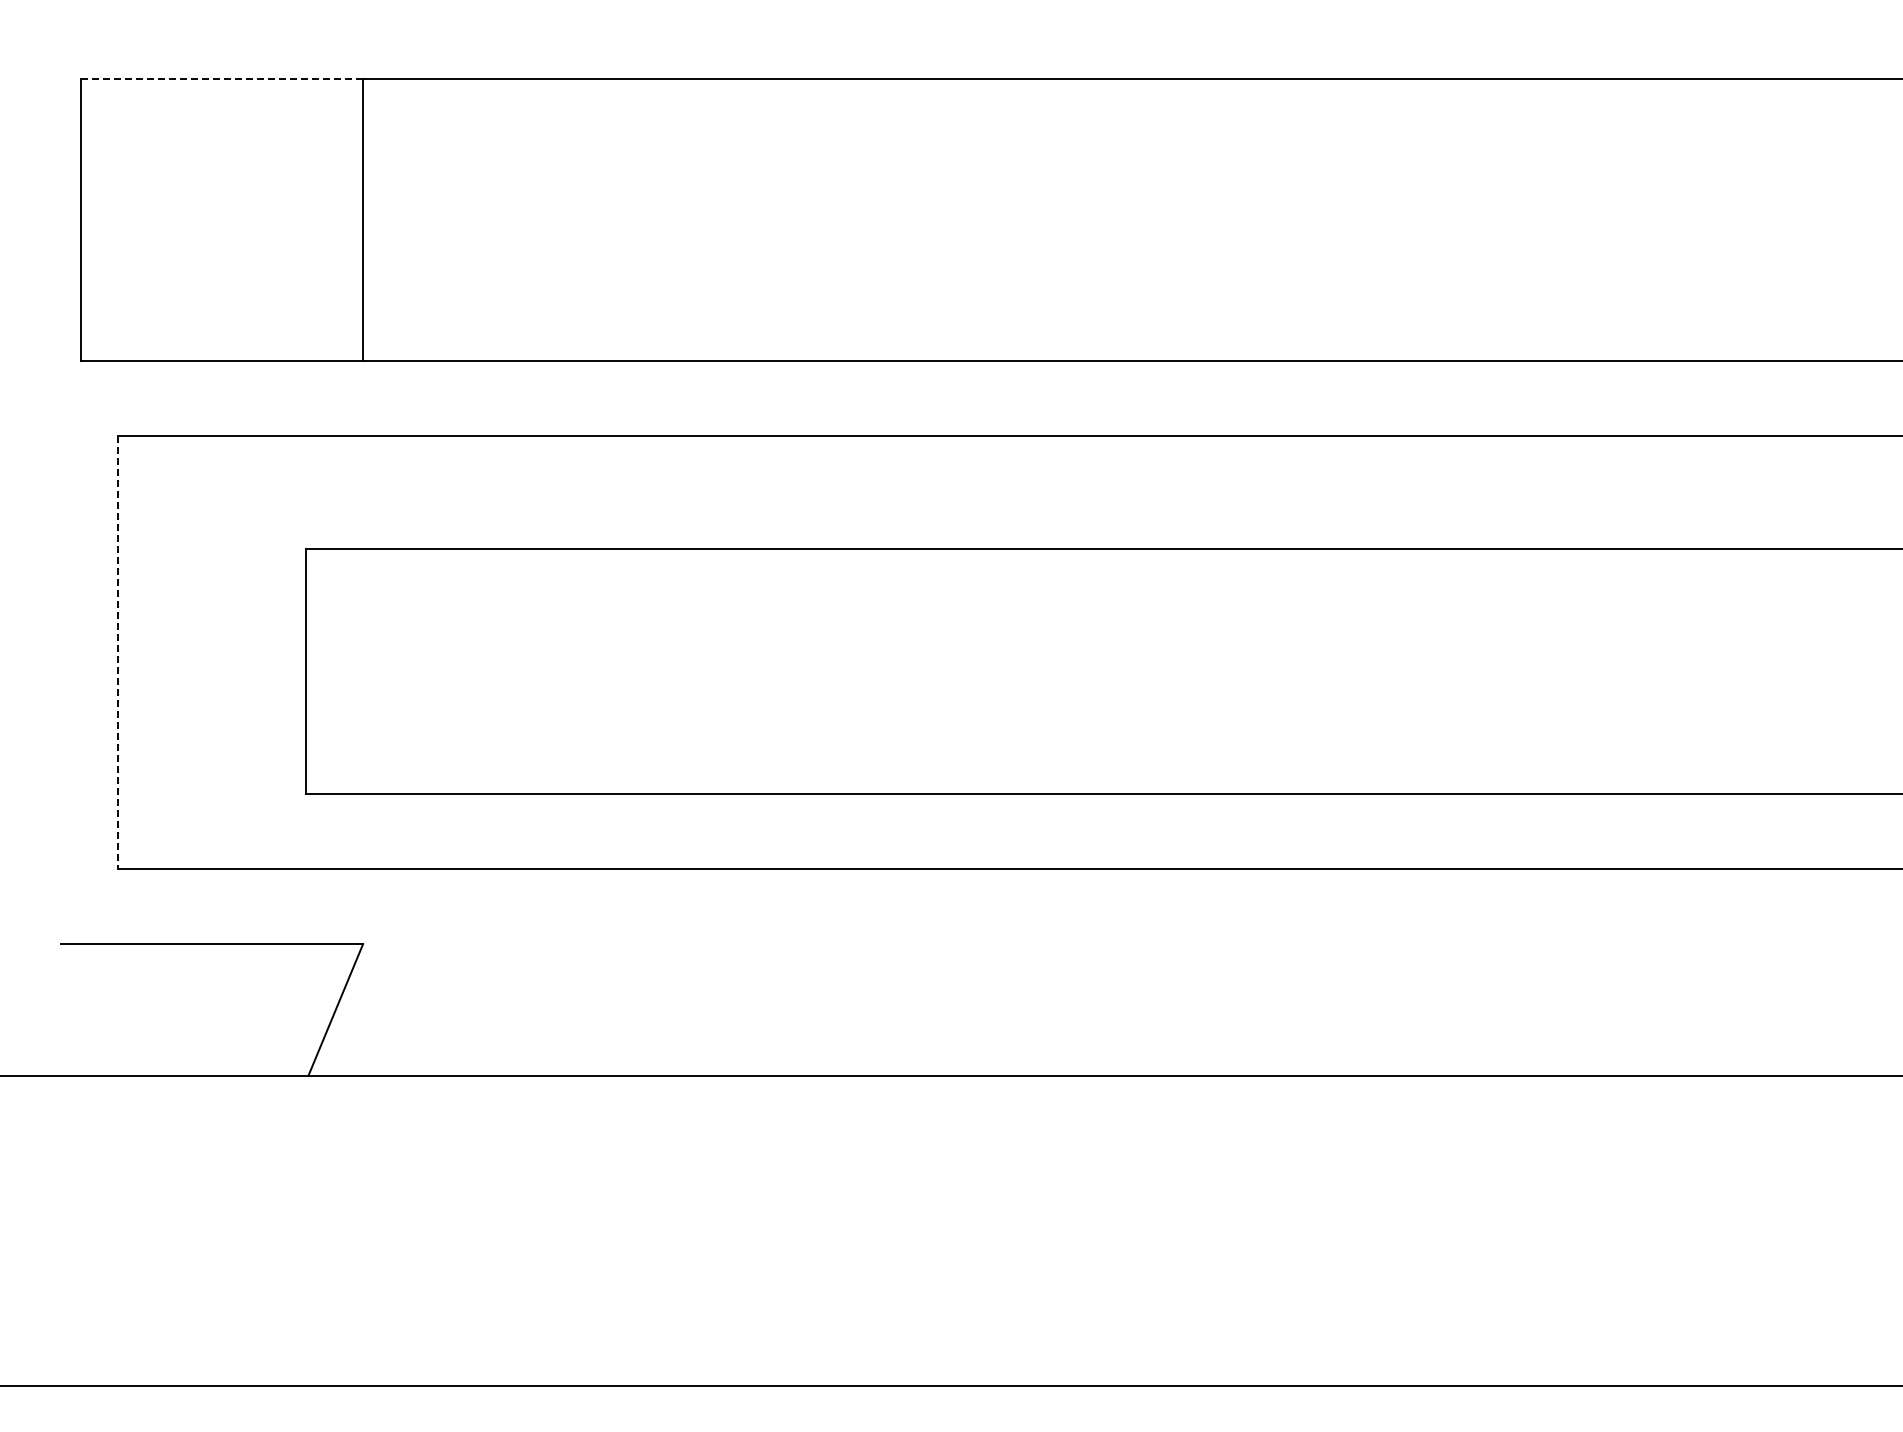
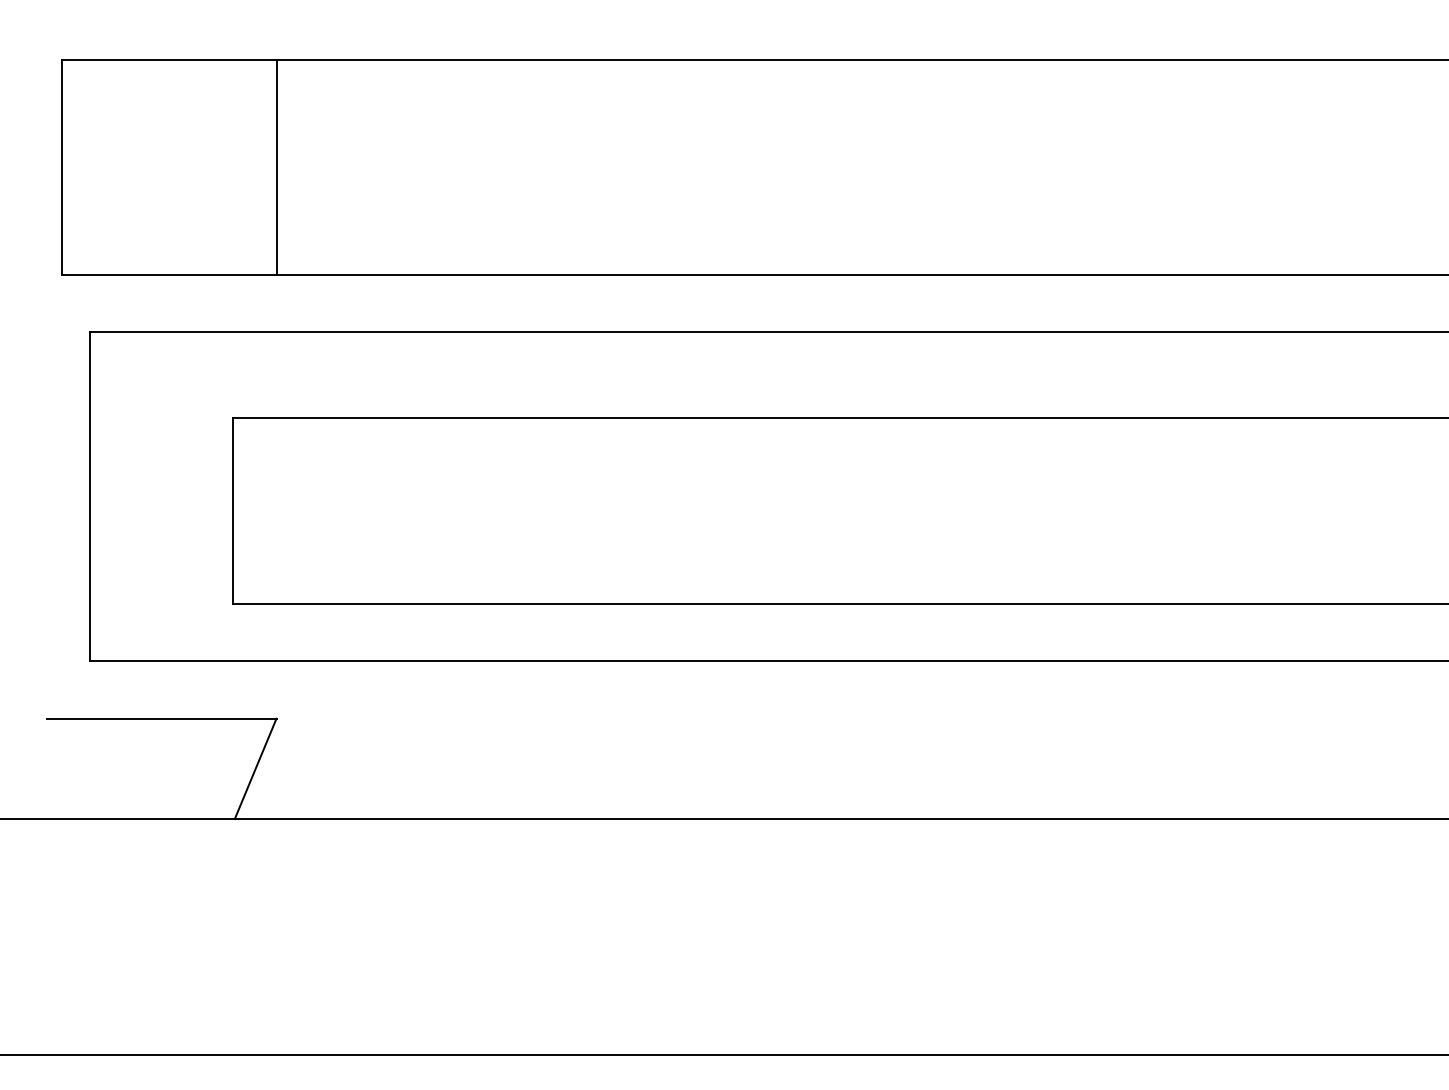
line: (221, 78) -> (168, 59), dashed -> solid
line: (117, 652) -> (89, 496), dashed -> solid

